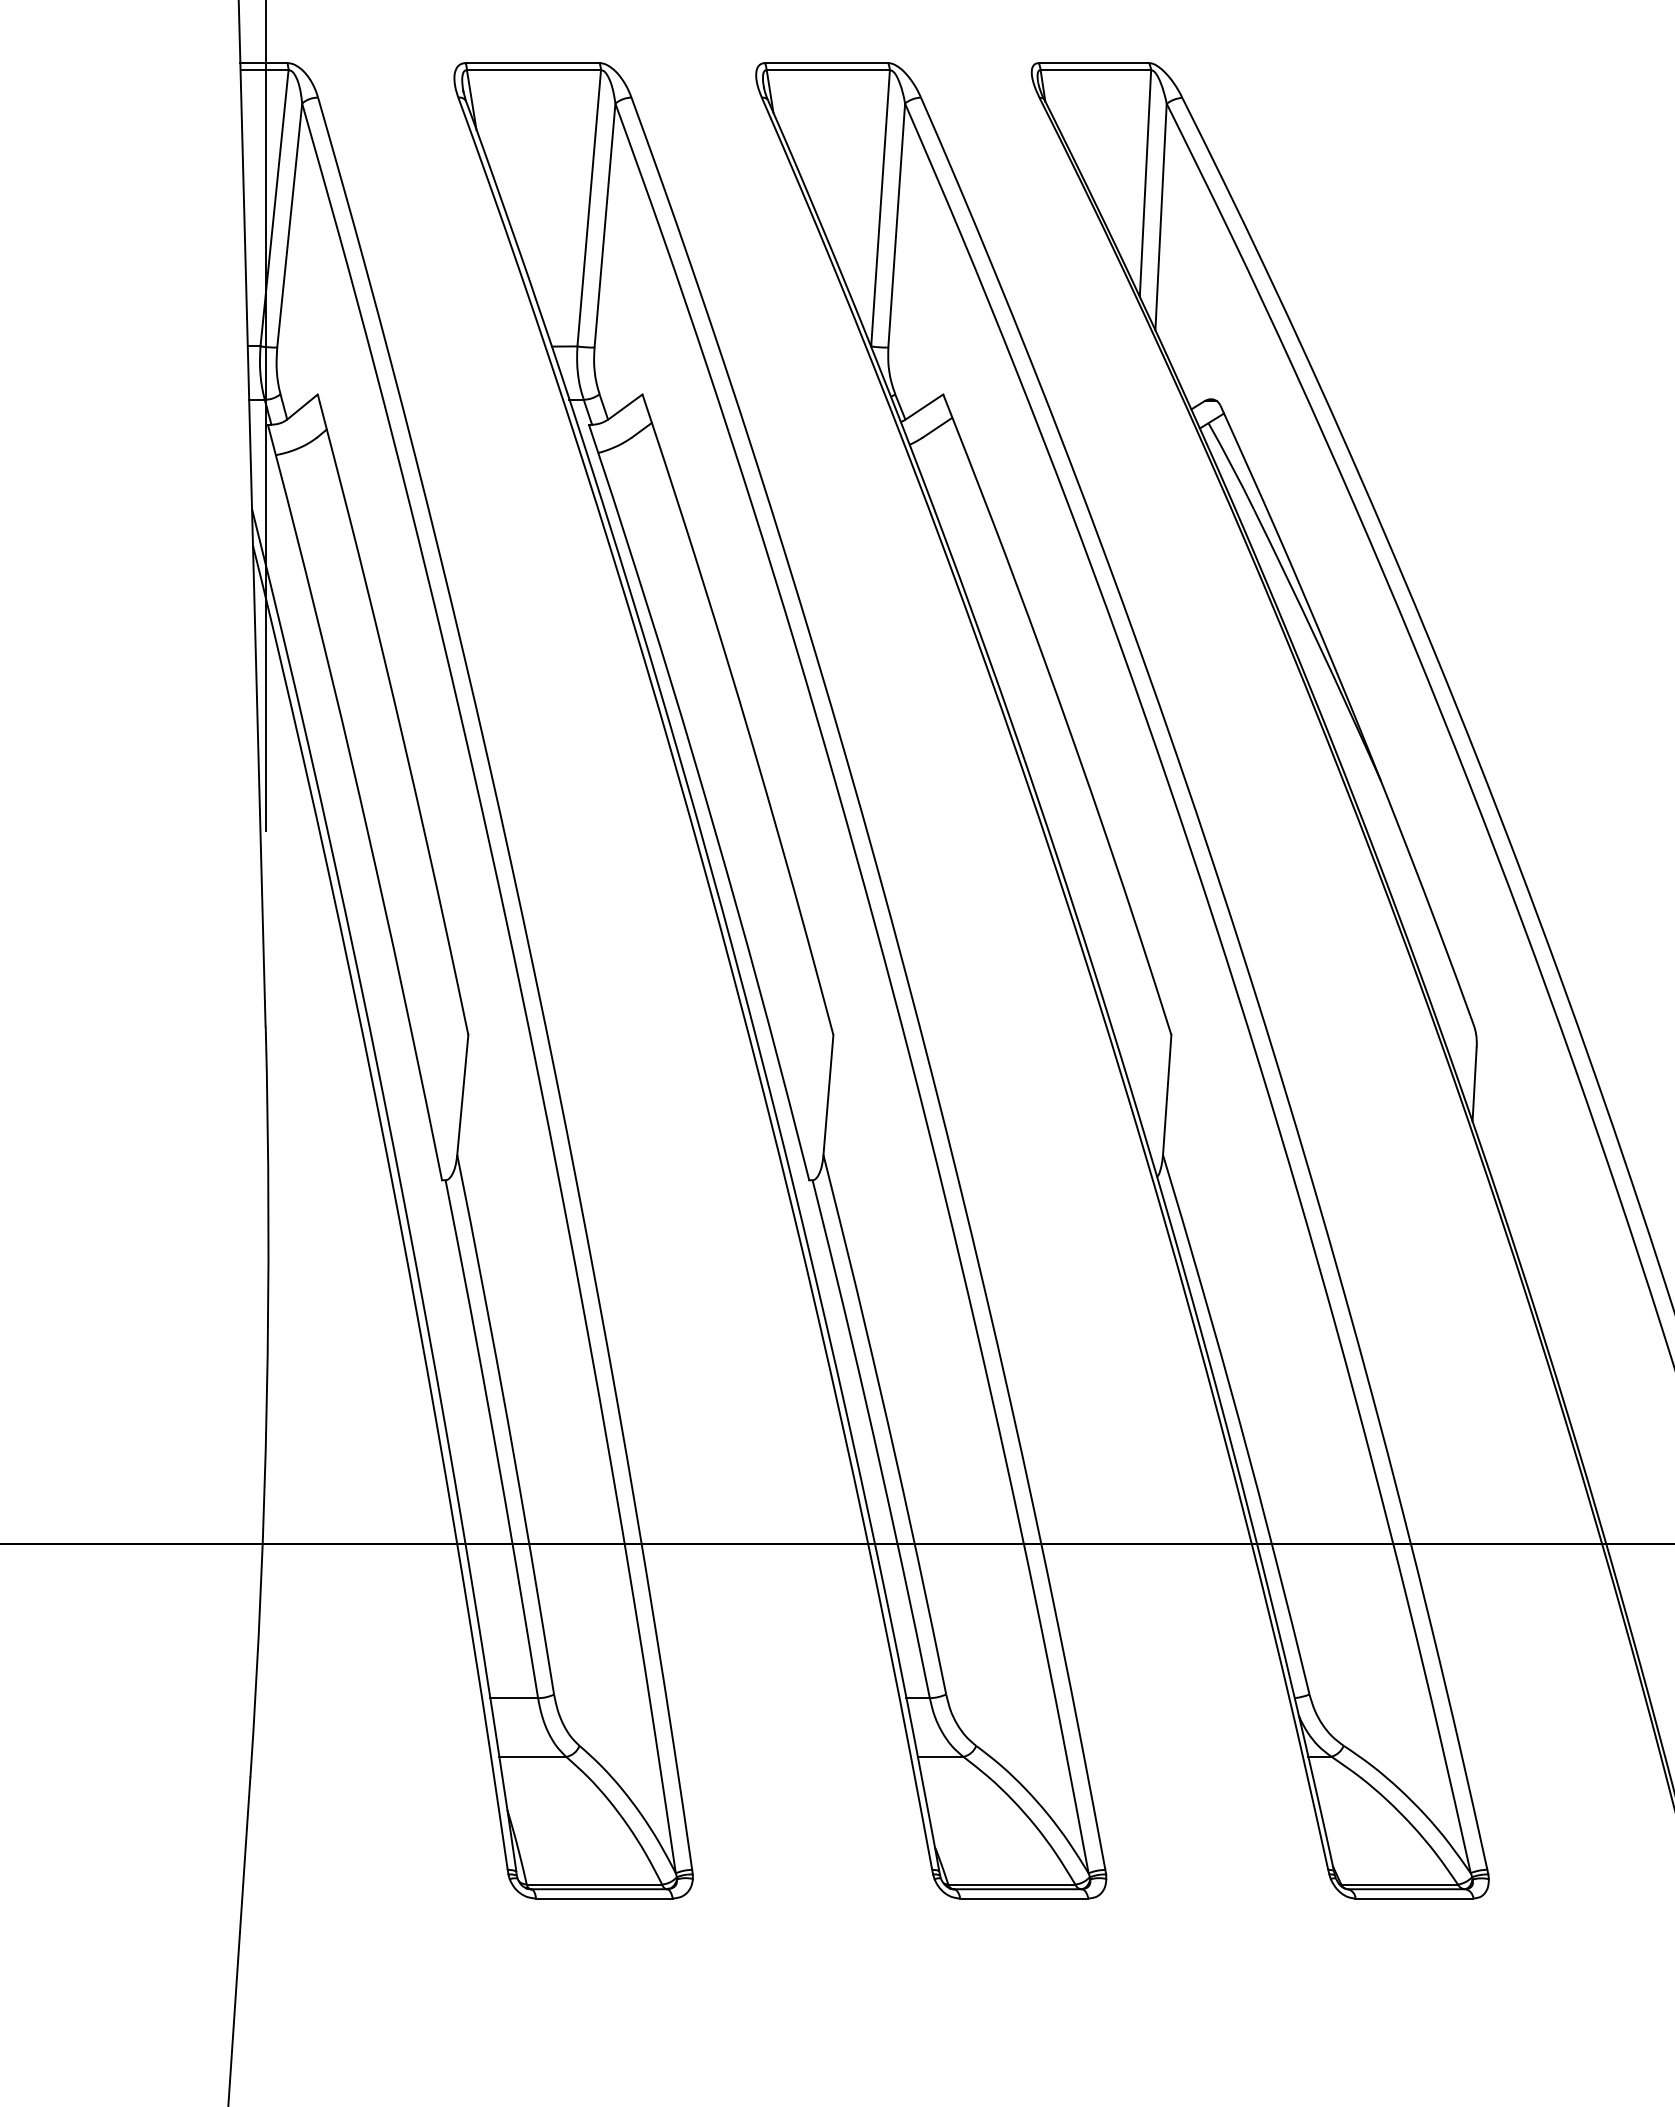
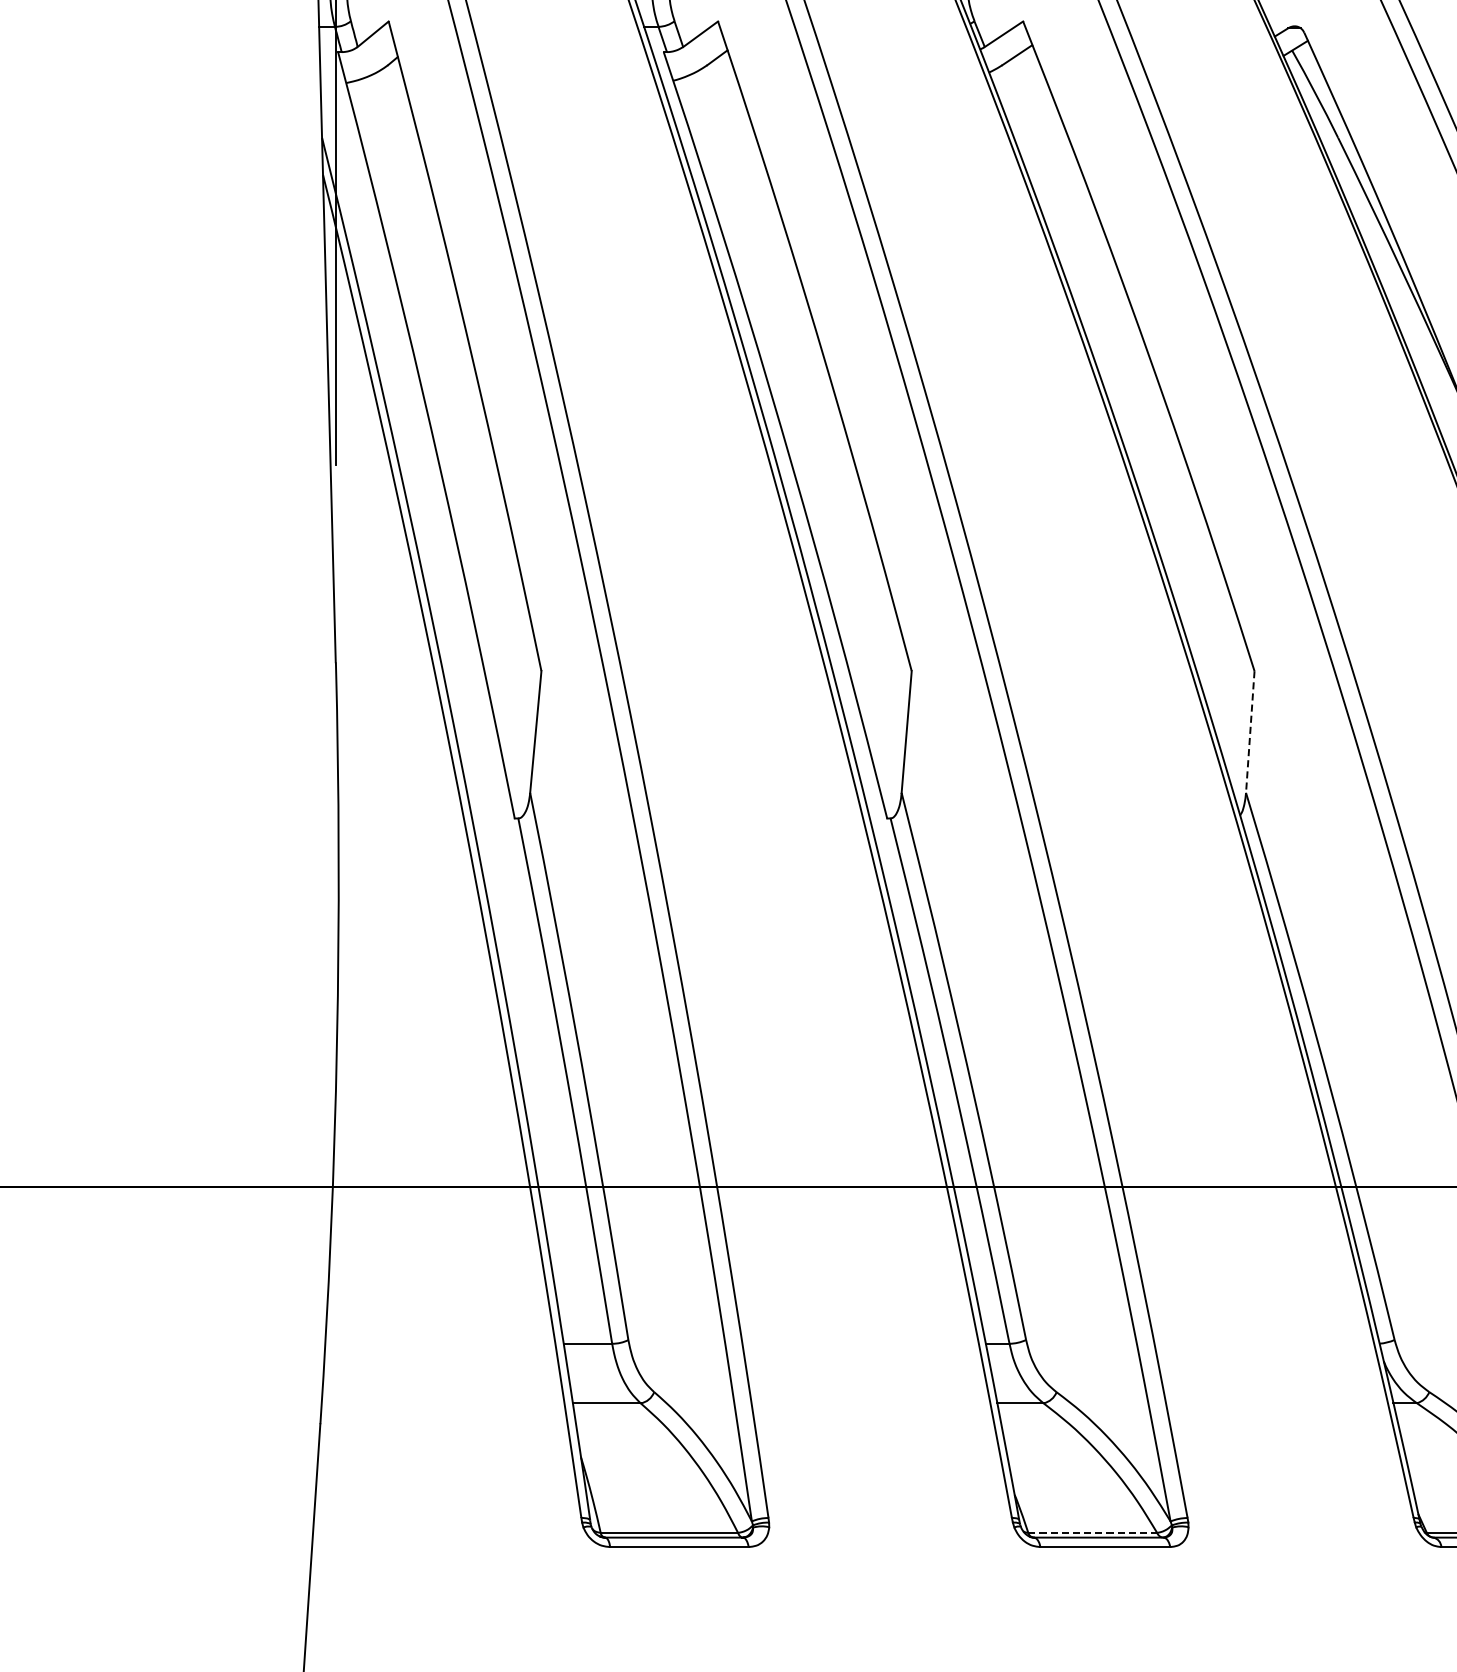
line: (1167, 1095) -> (1250, 732), solid -> dashed
line: (1011, 1884) -> (1092, 1532), solid -> dashed

